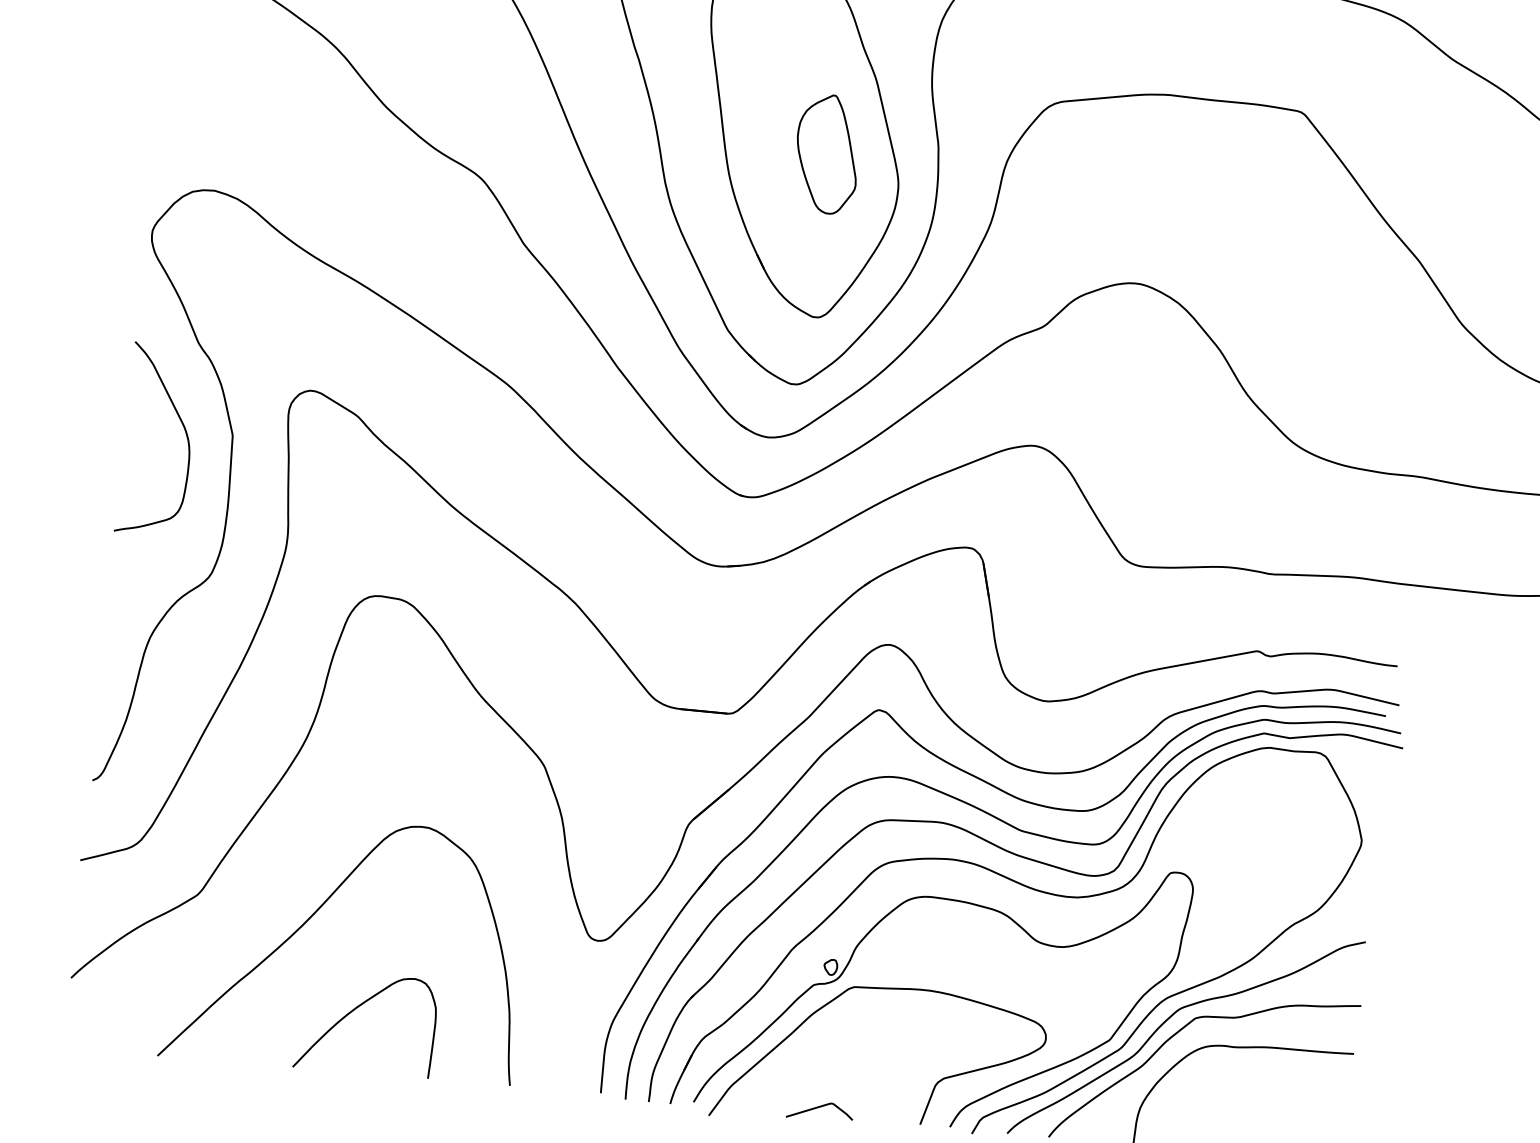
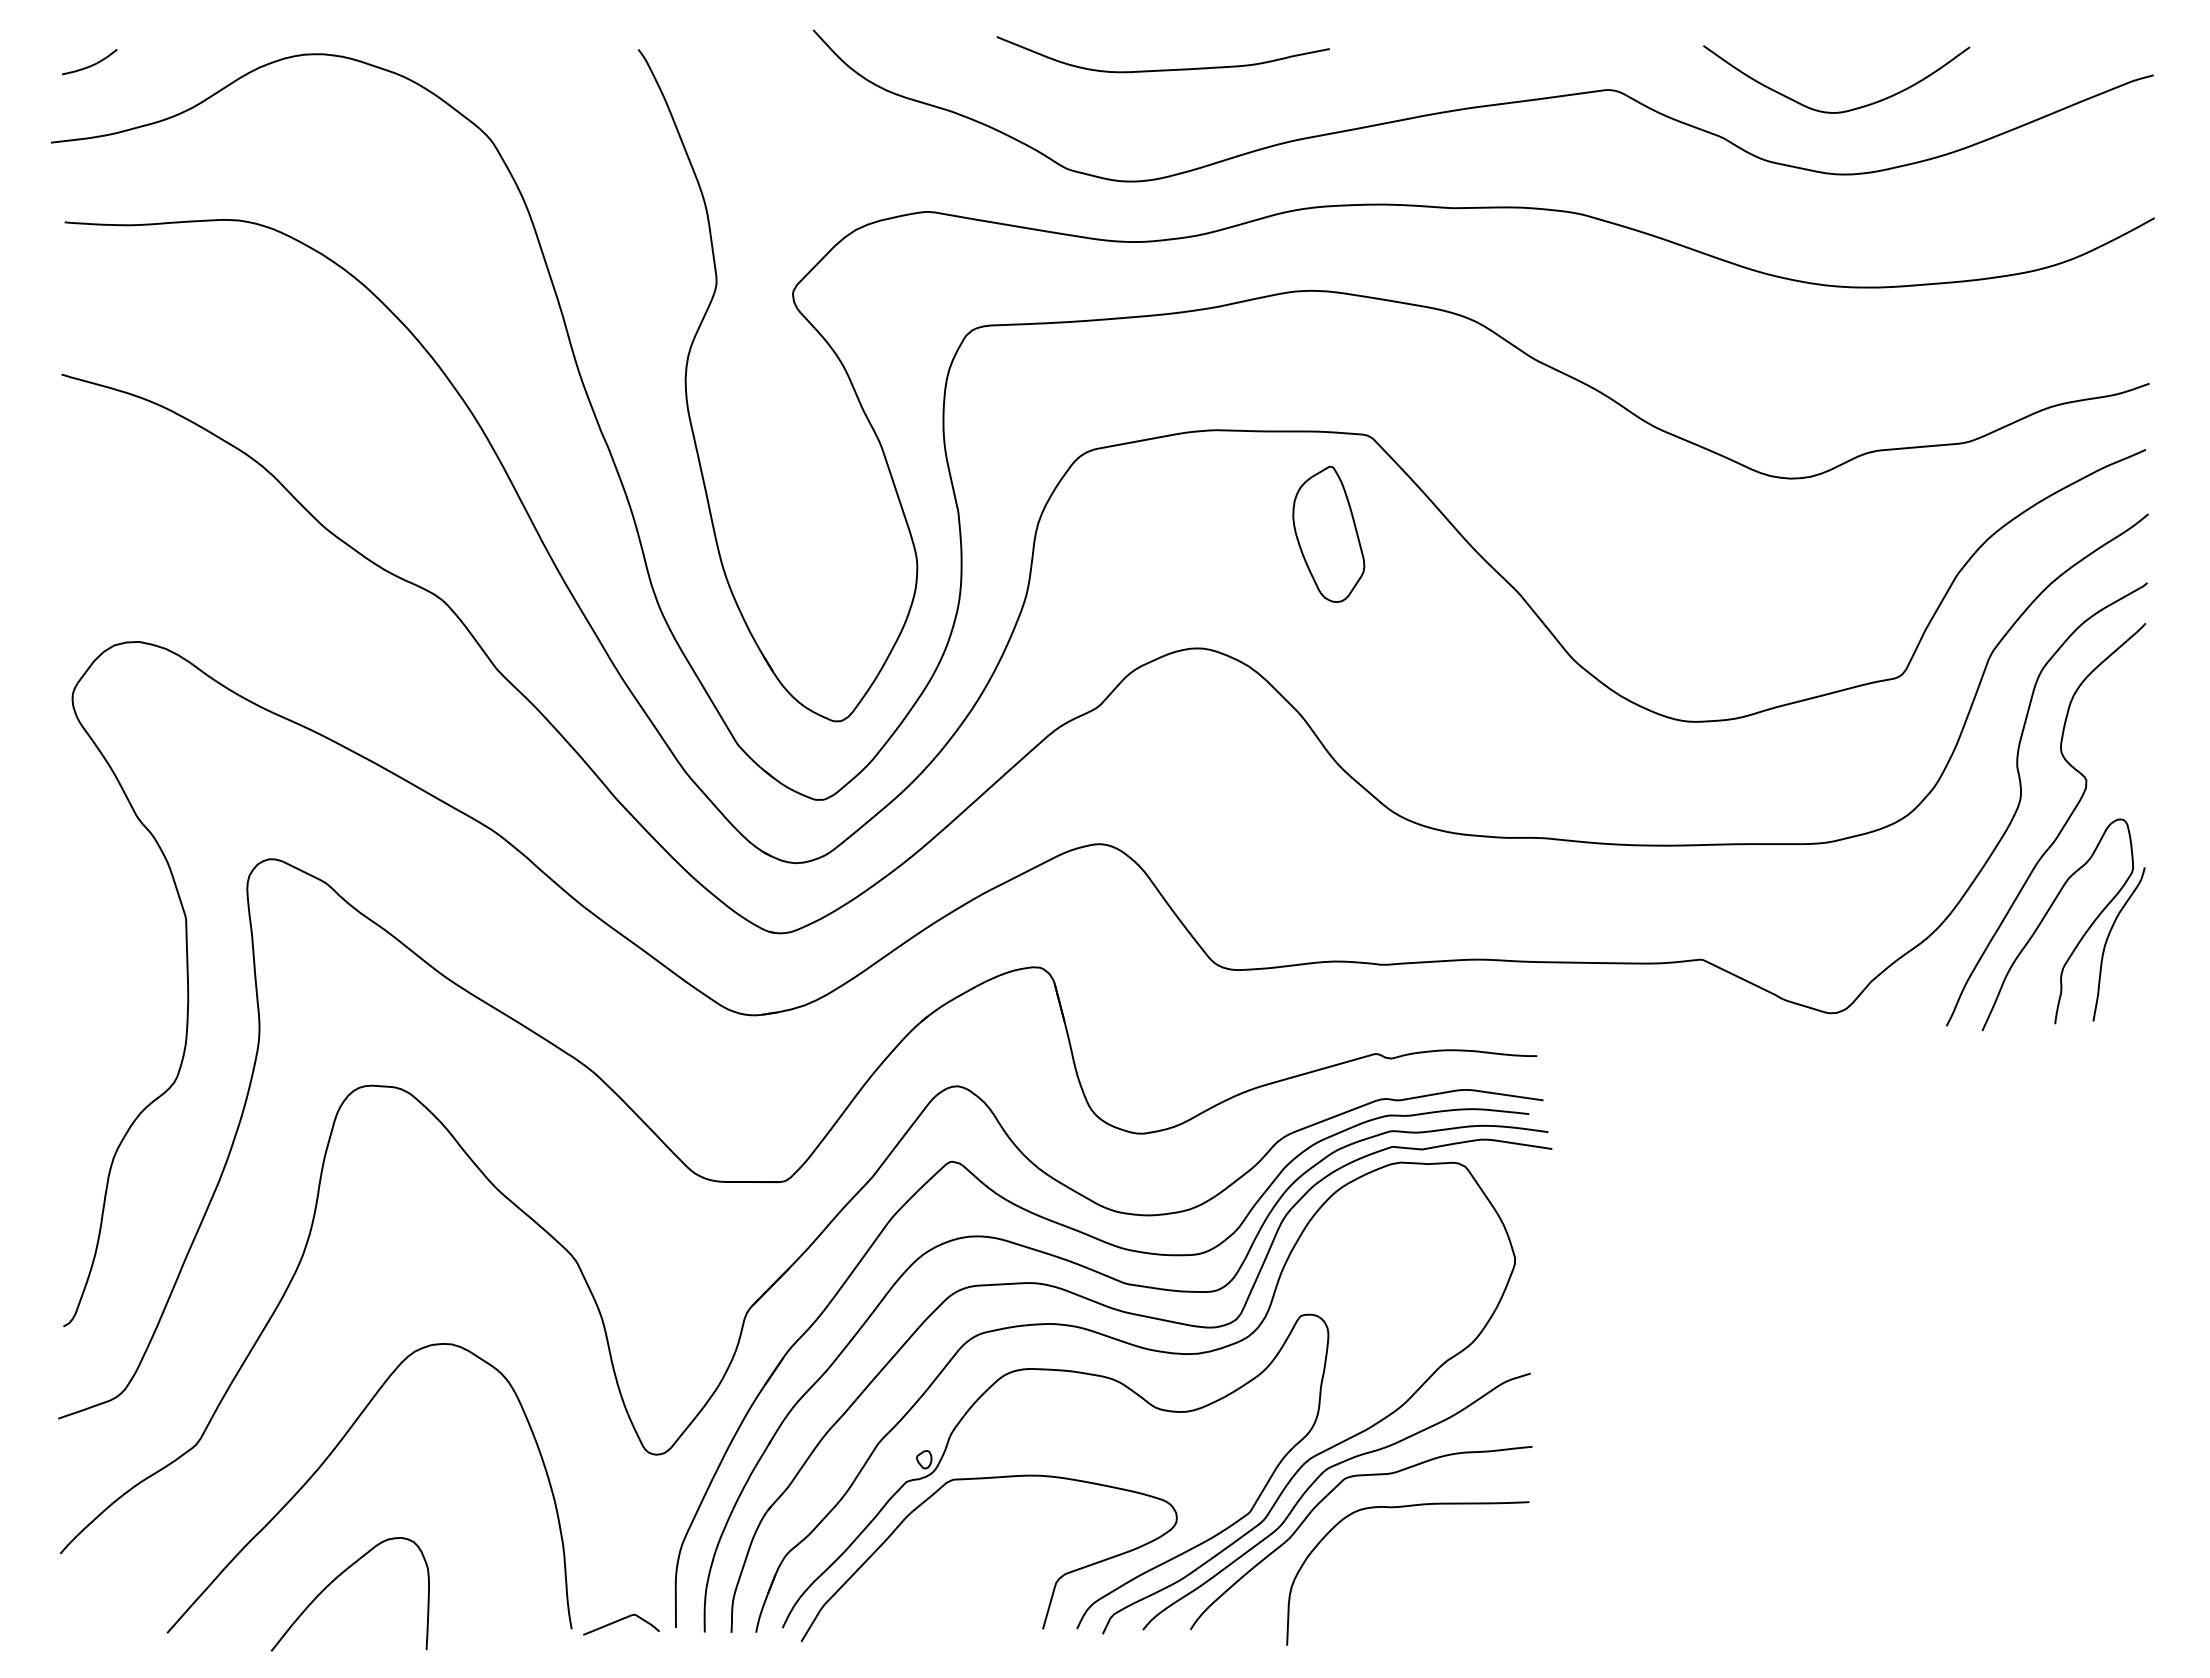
part: (827, 153) -> (1328, 533), moved
curve: (183, 428) -> (129, 915), removed
curve: (354, 1010) -> (335, 1580), moved
curve: (818, 1108) -> (619, 1621), moved

